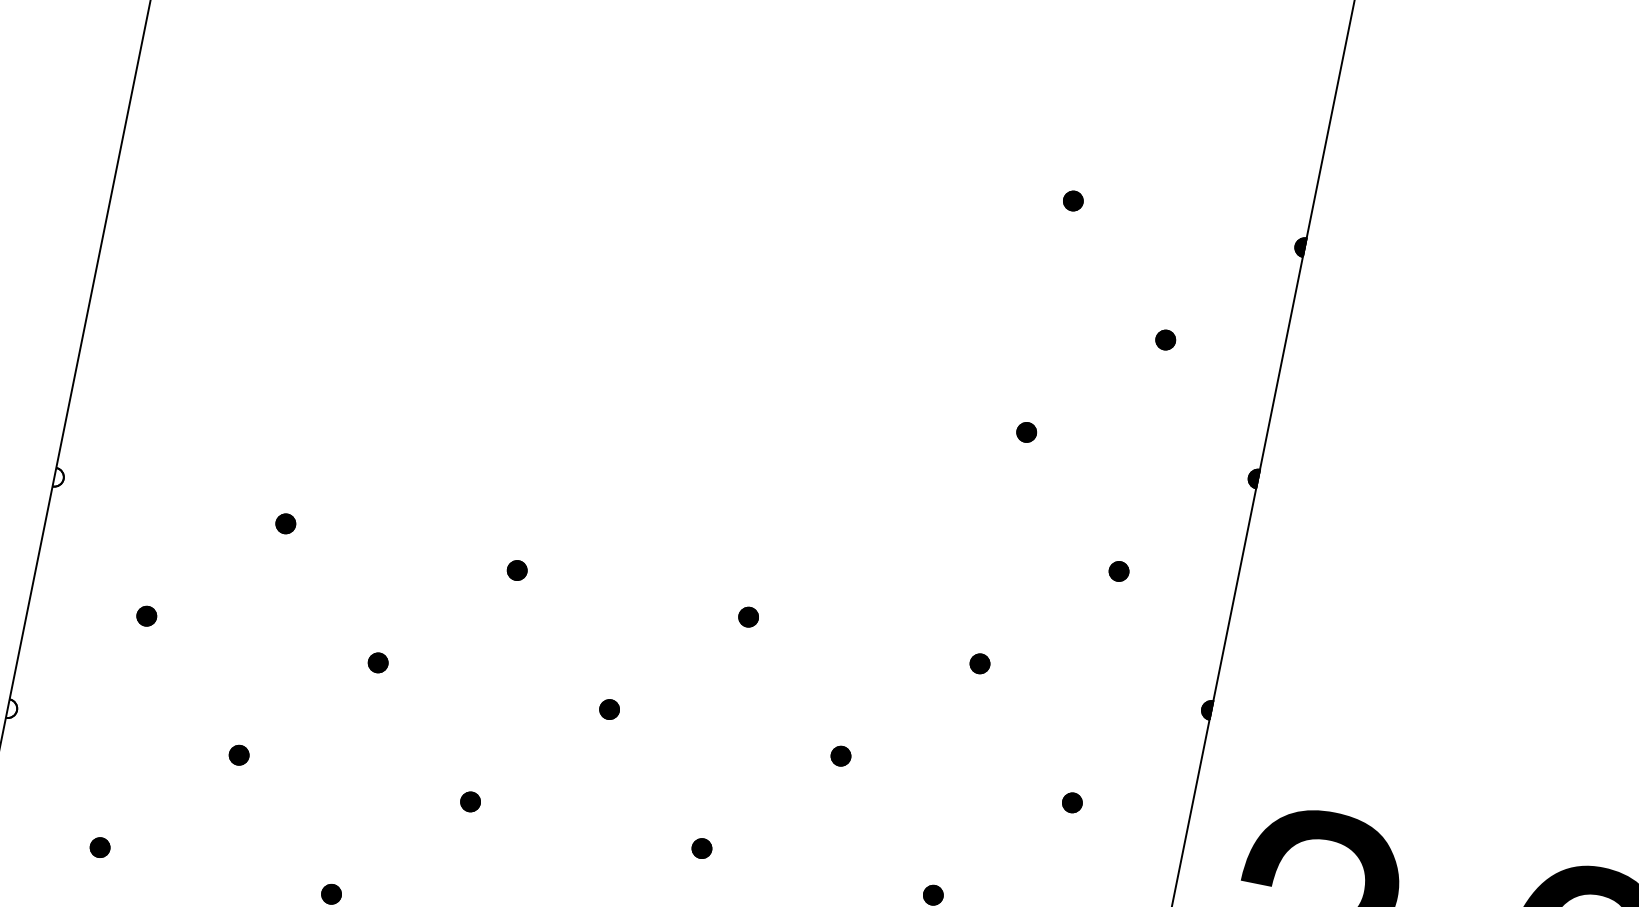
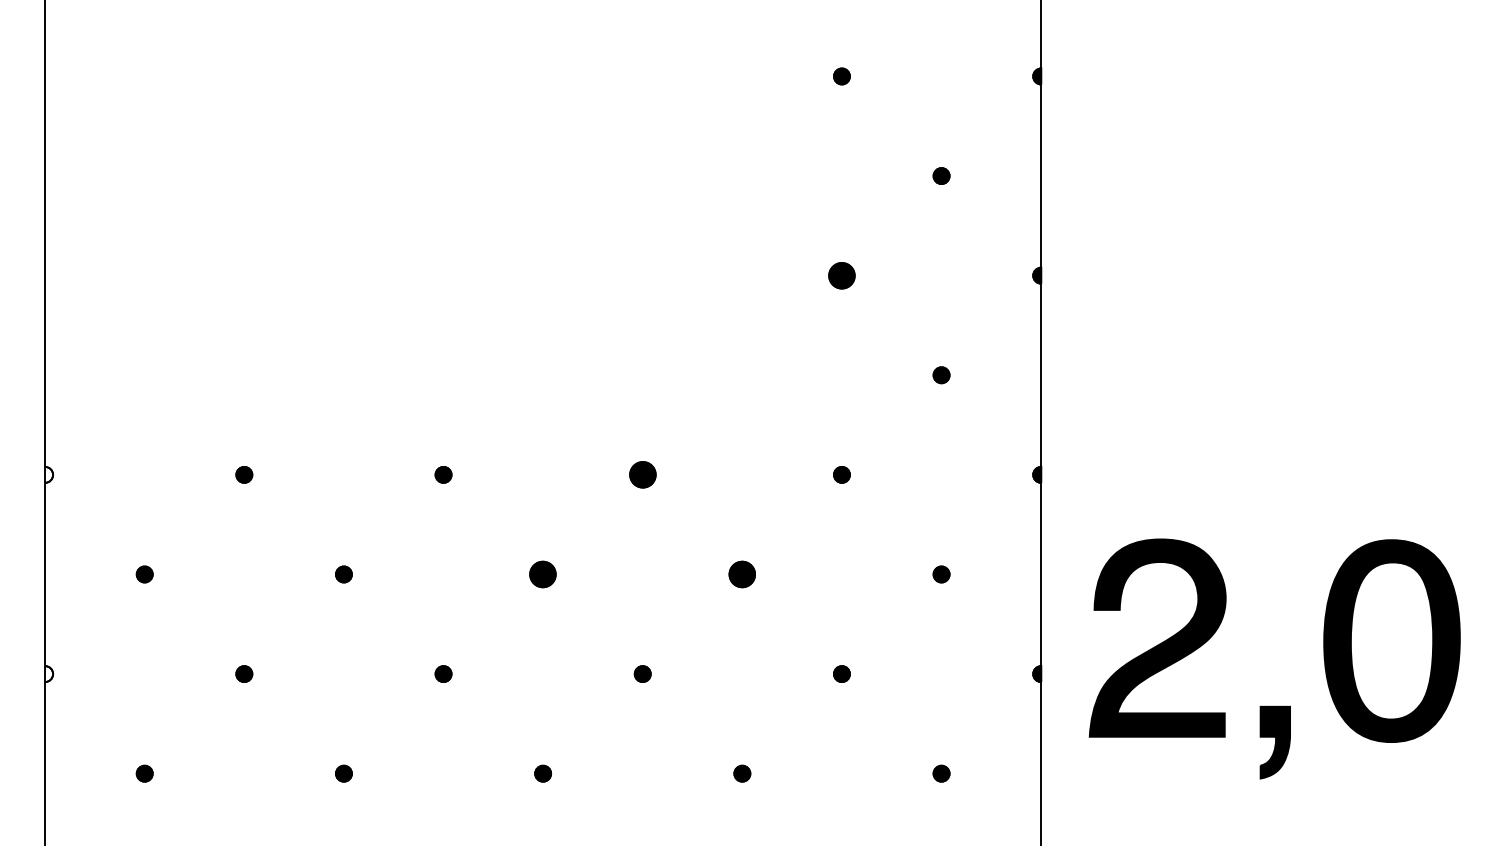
part: (1026, 432) -> (841, 275), size x1.6
part: (748, 616) -> (642, 474), size x1.6
part: (609, 709) -> (543, 574), size x1.6
part: (841, 756) -> (742, 574), size x1.6

